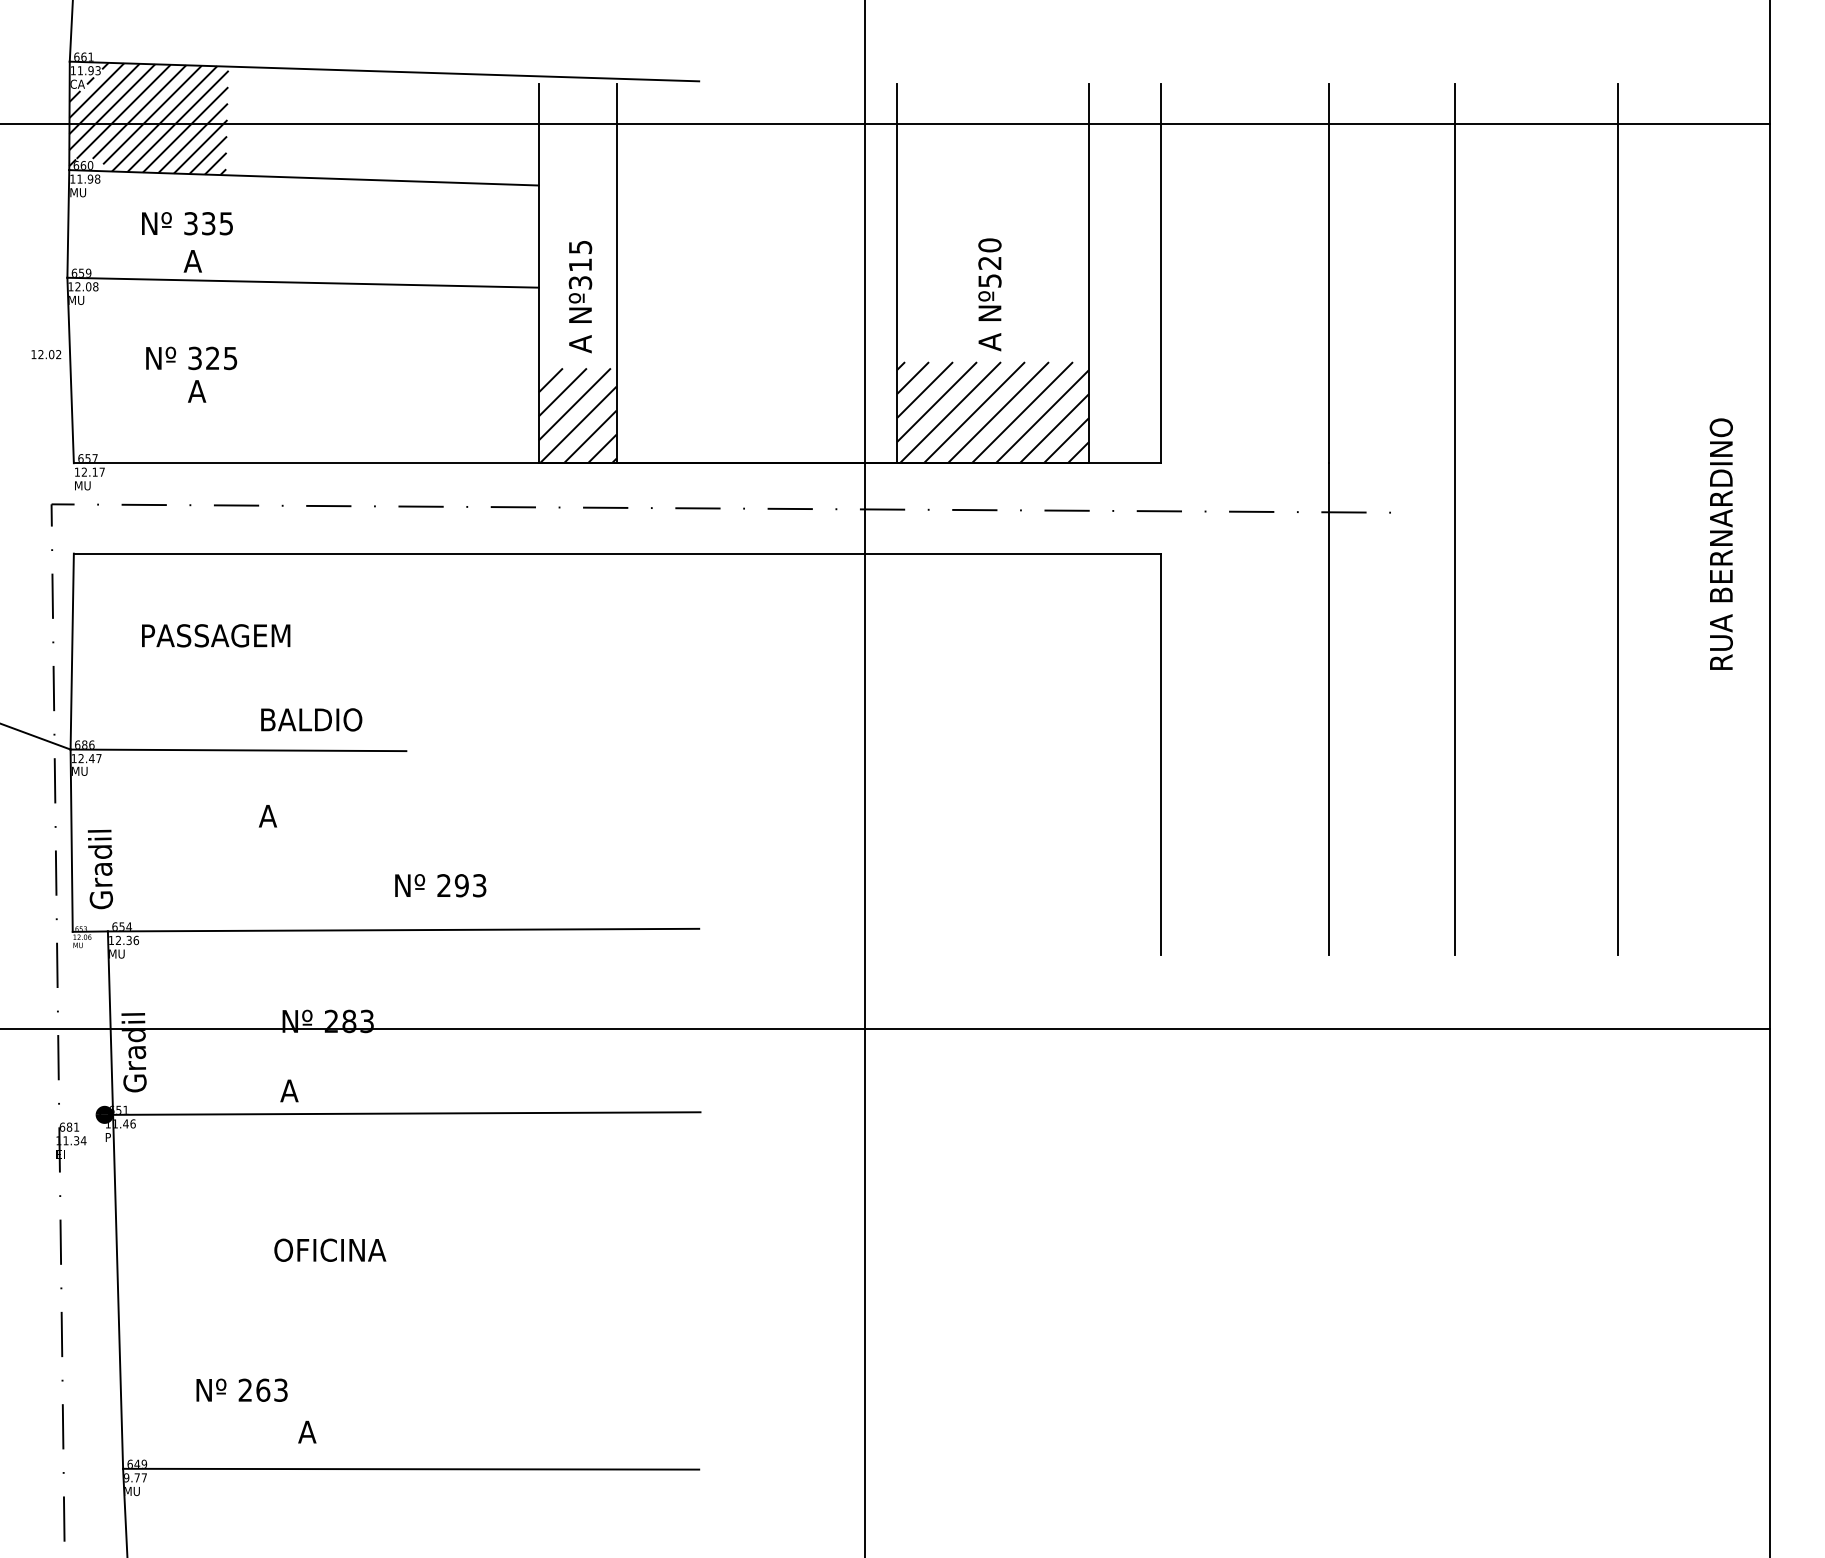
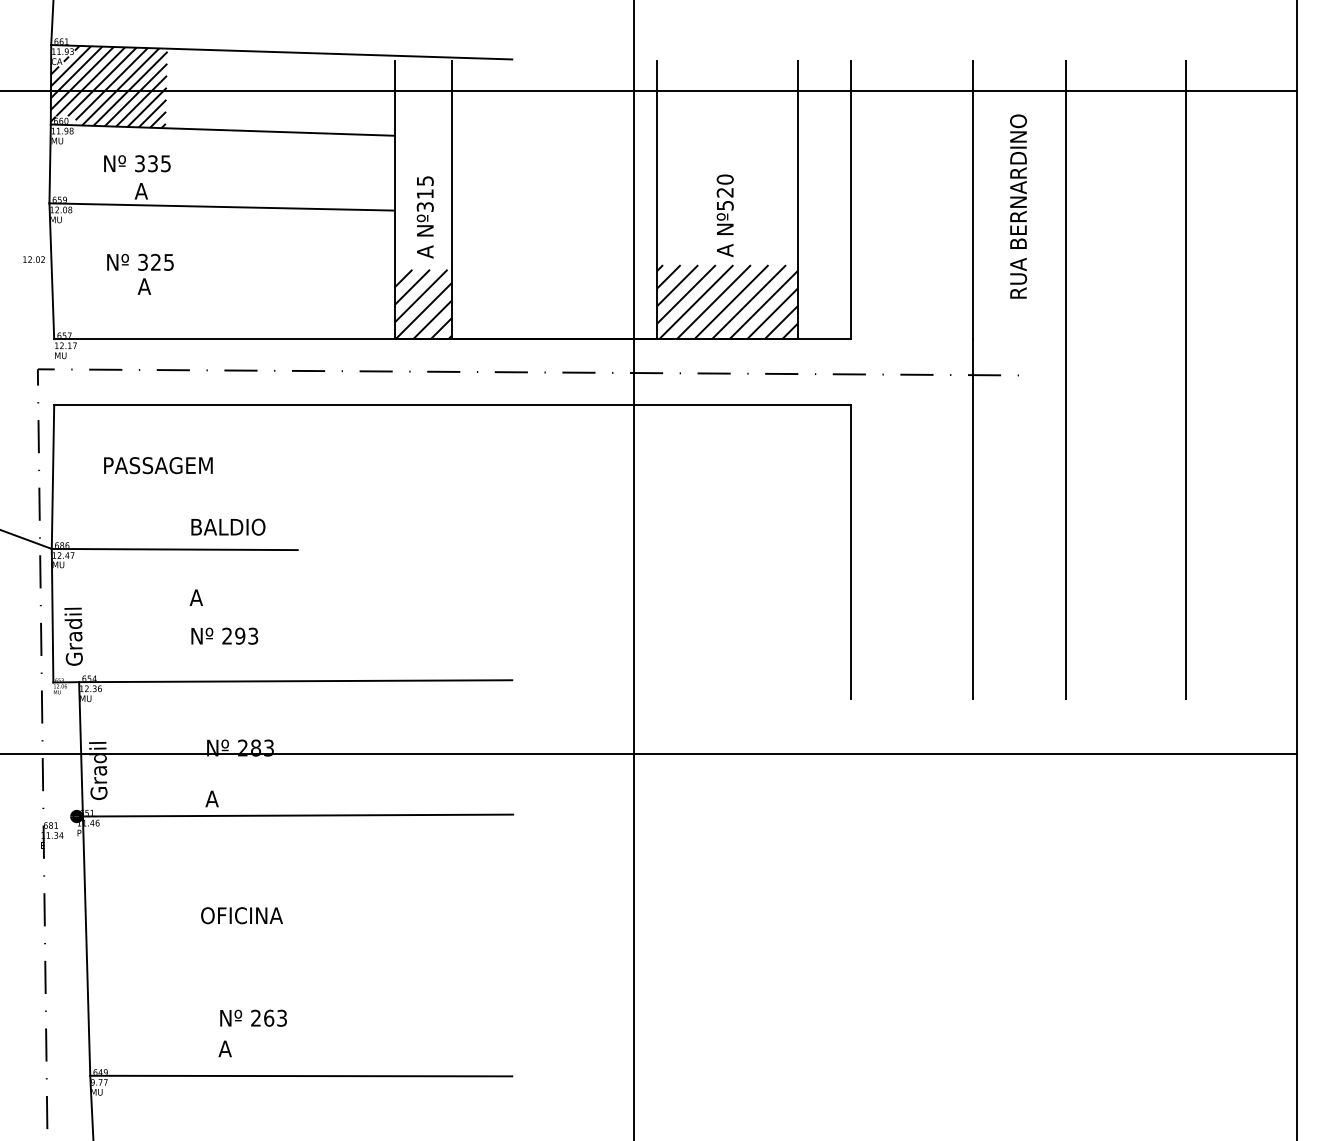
text: (1720, 543) -> (1017, 206), moved
text: (440, 885) -> (224, 636), moved
text: (241, 1389) -> (253, 1017), moved

